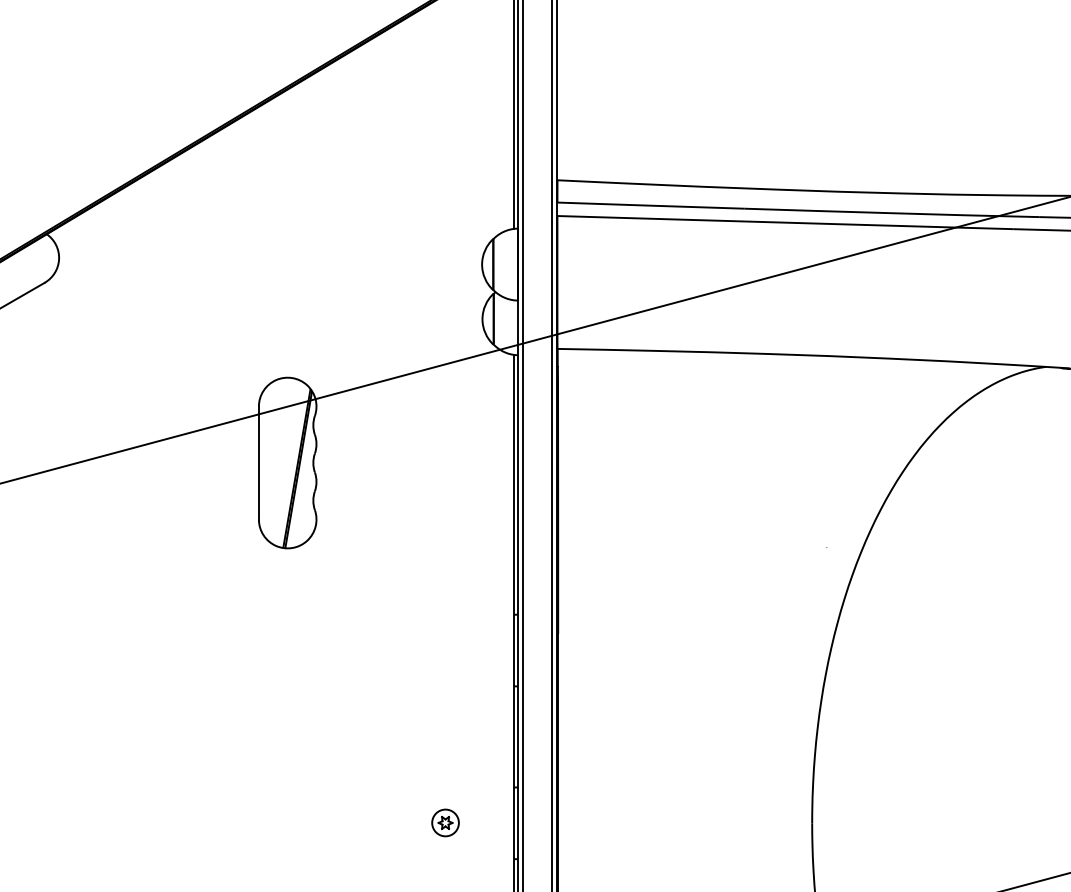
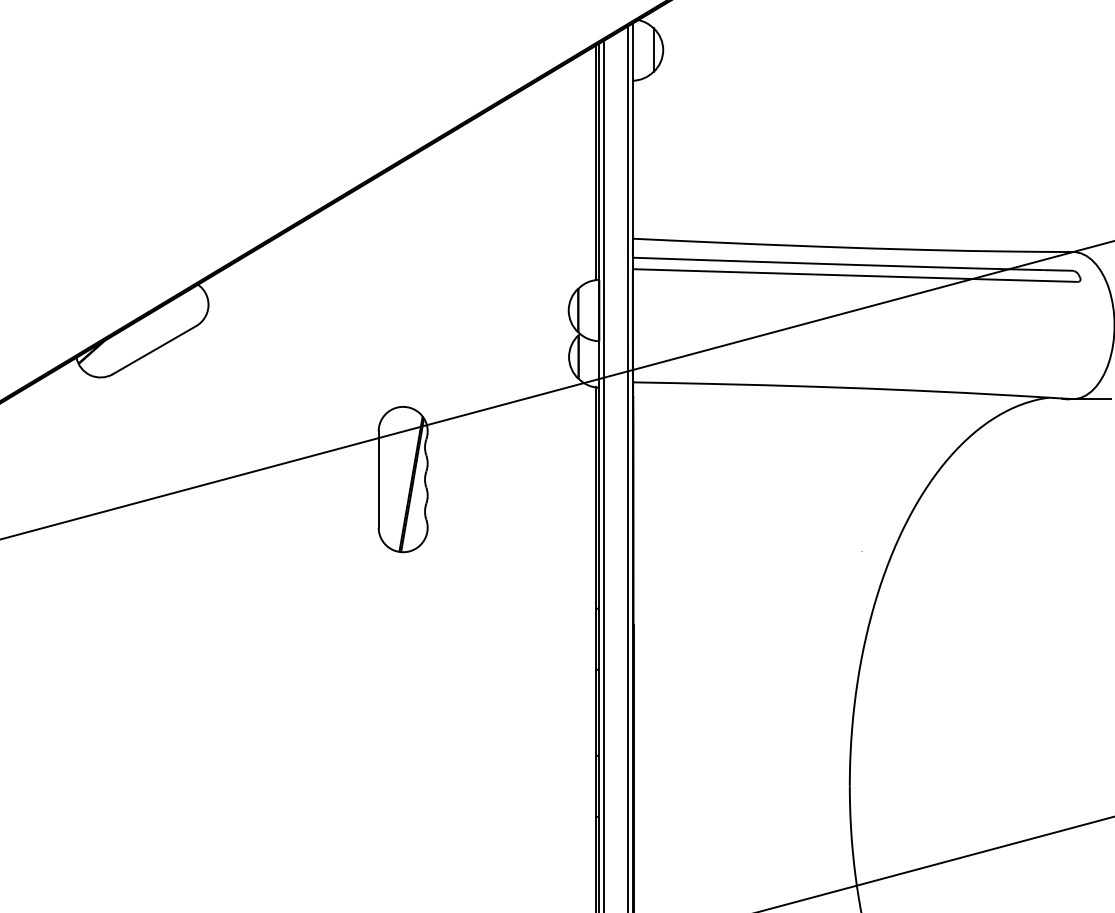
part: (445, 822) -> (537, 785), removed

